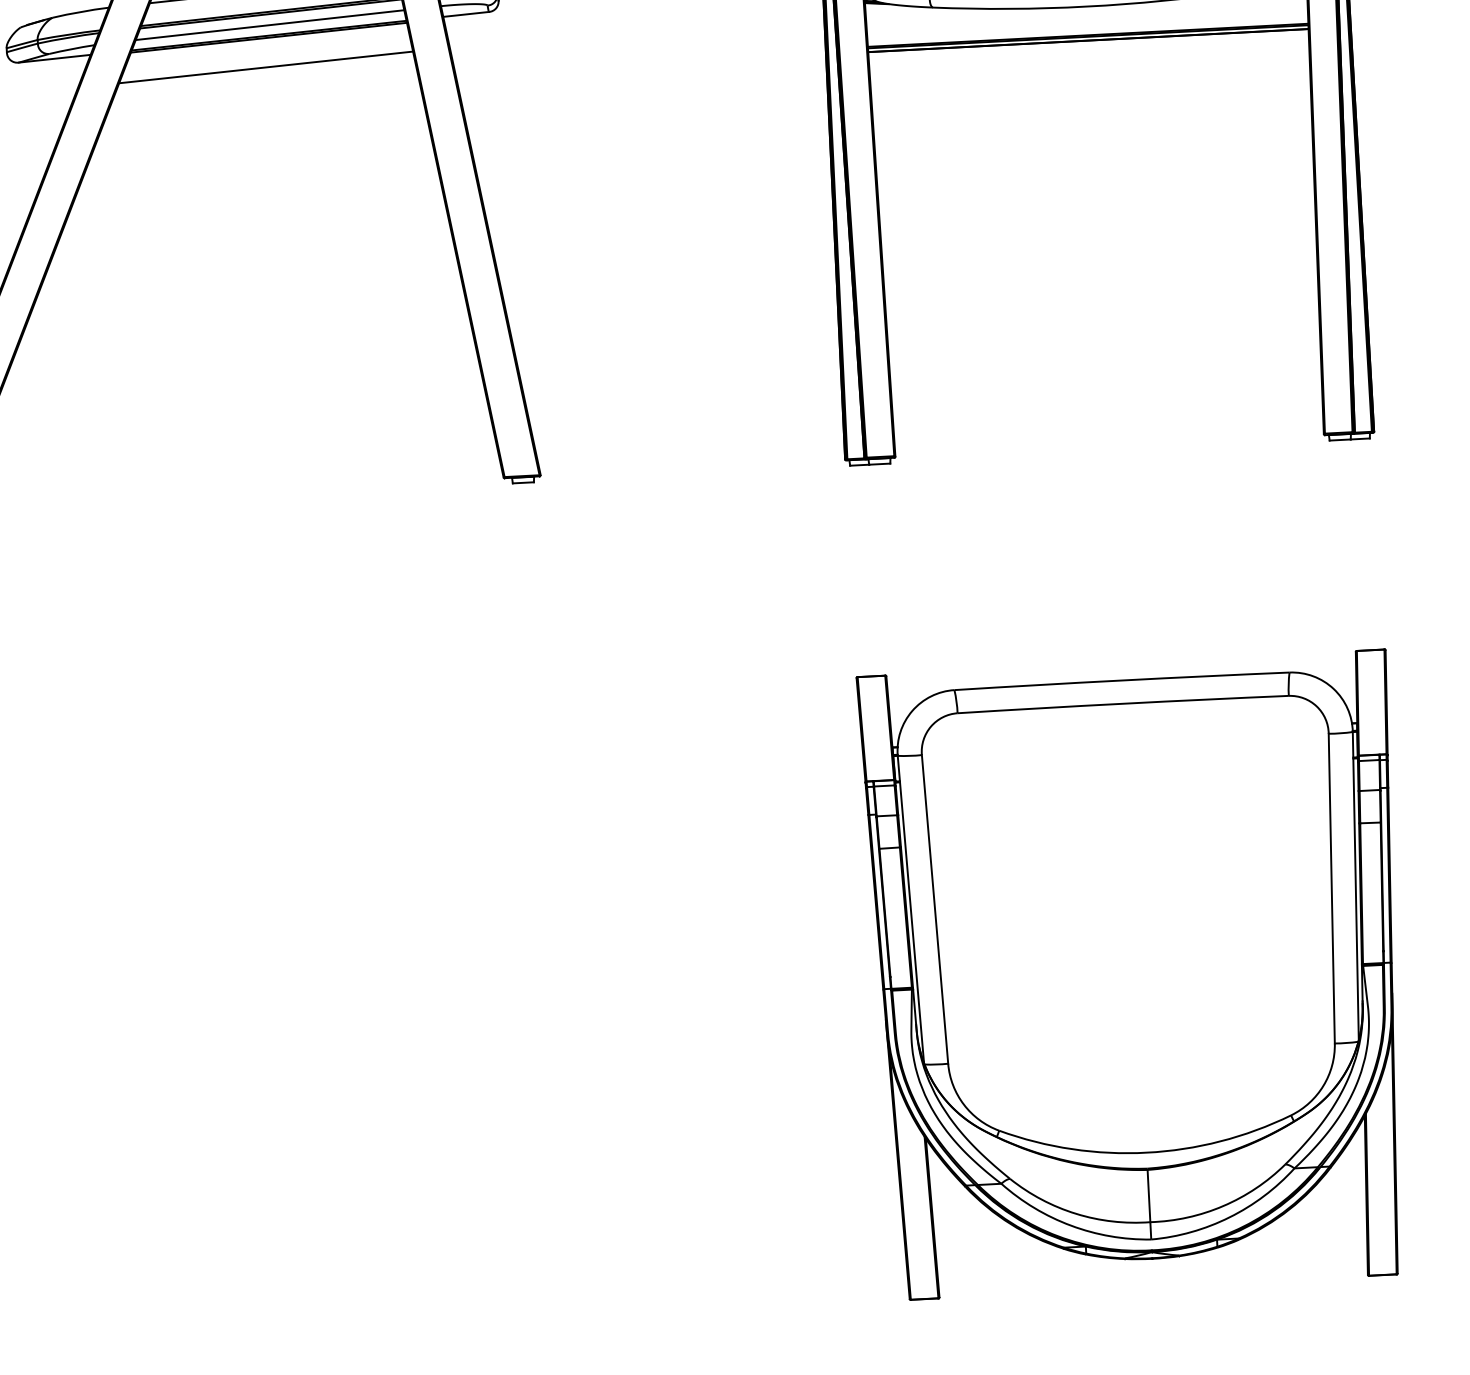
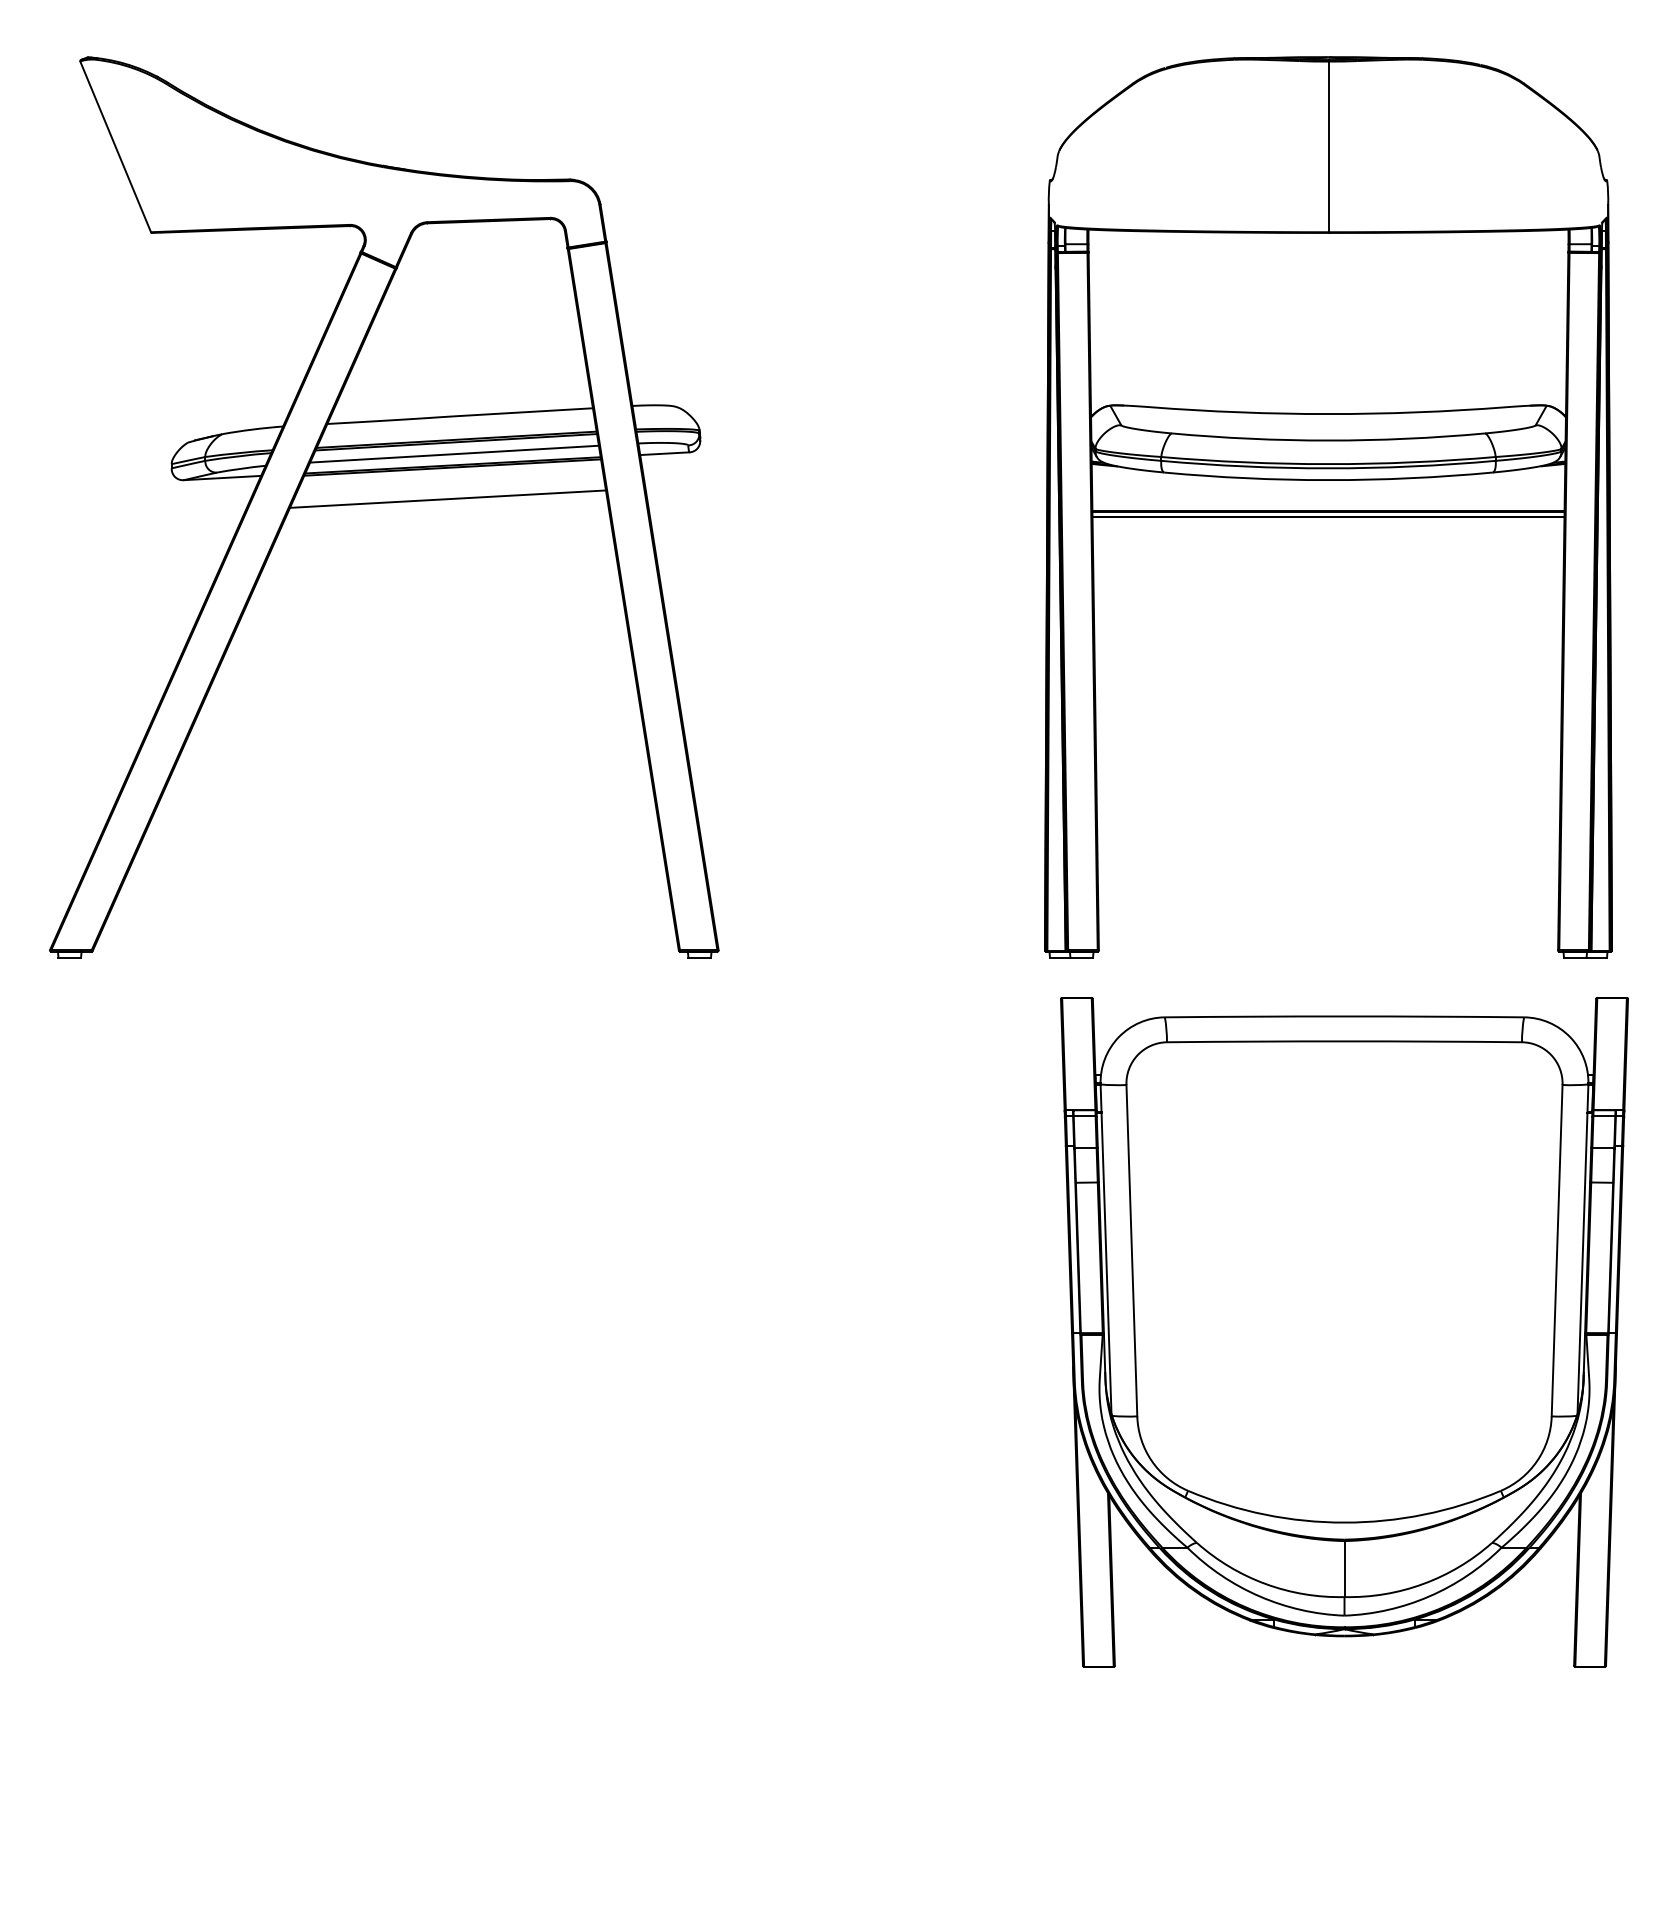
part: (1137, 975) -> (1344, 1332), moved

